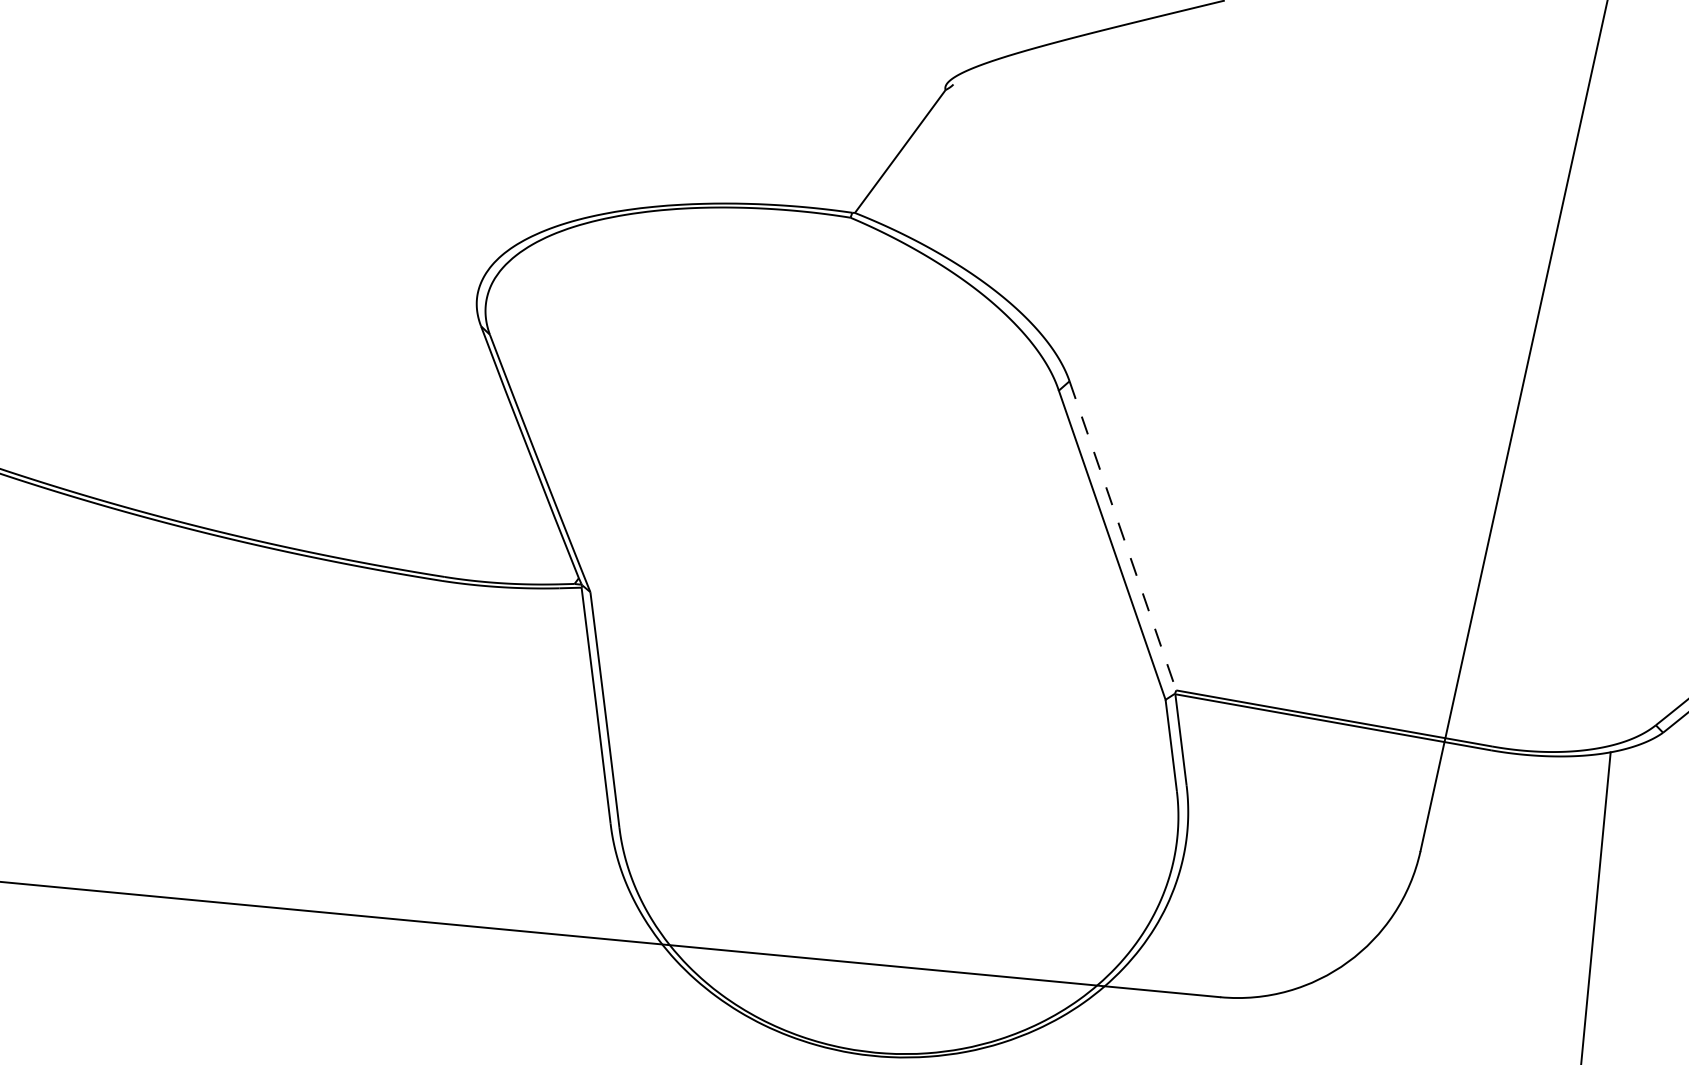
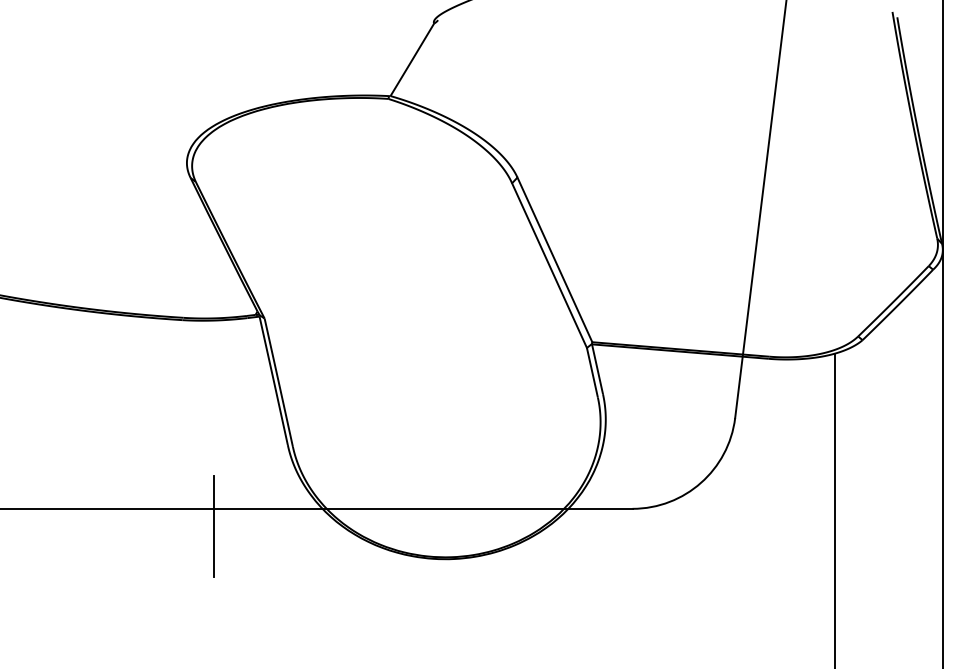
line: (1123, 537) -> (555, 260), dashed -> solid
line: (464, 957) -> (214, 526), added

